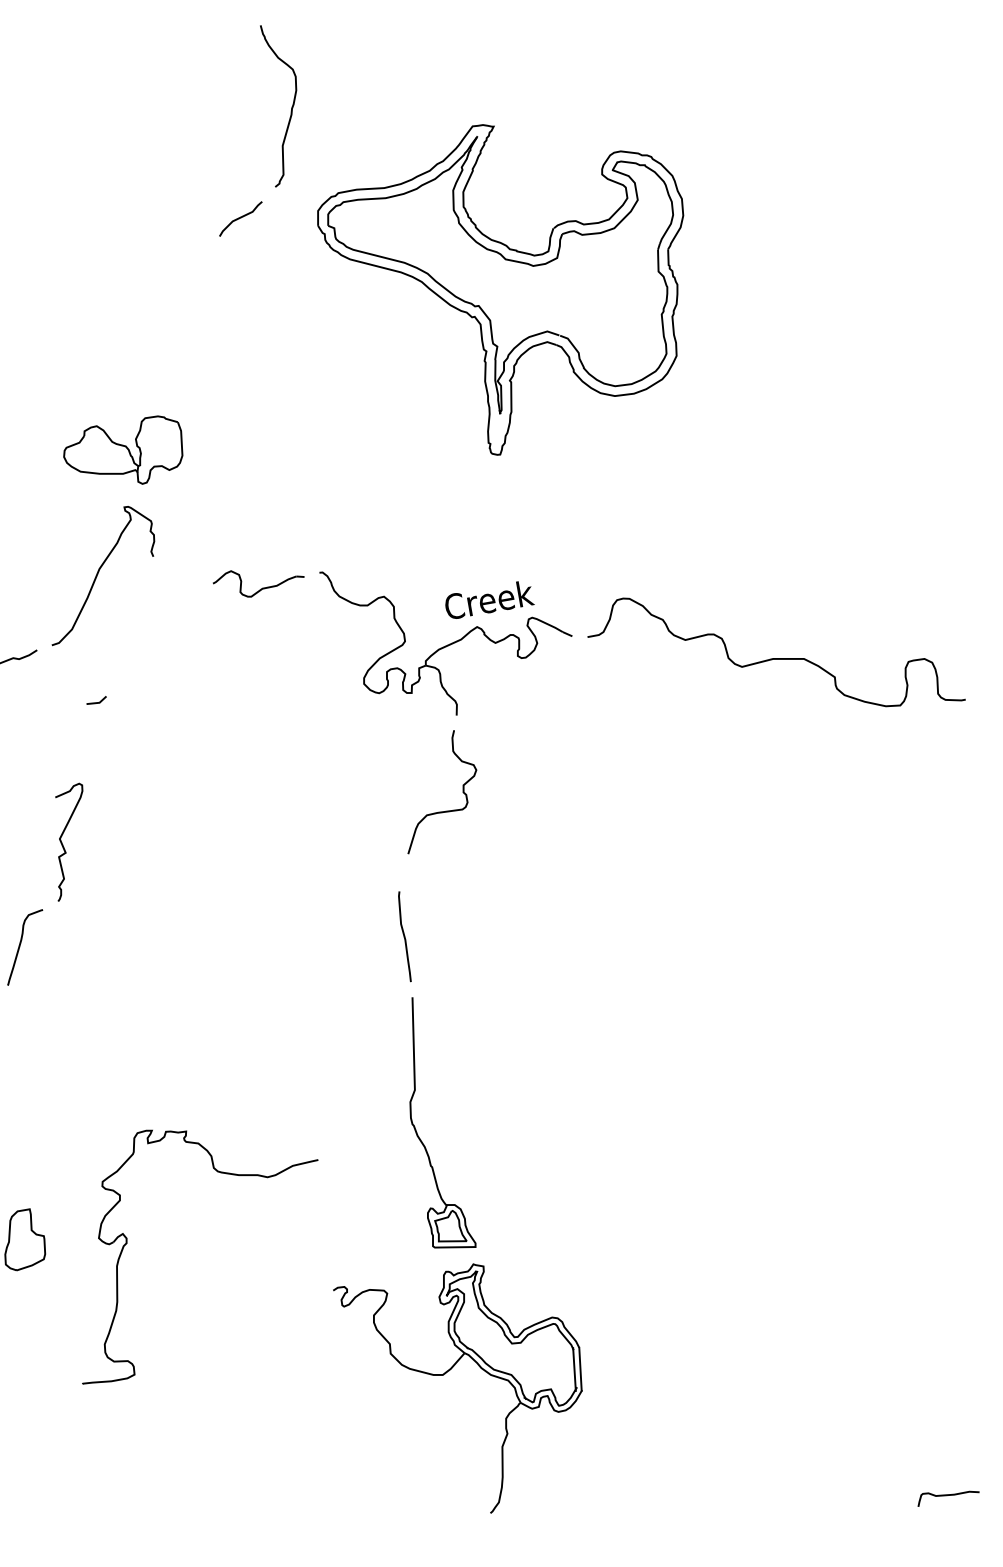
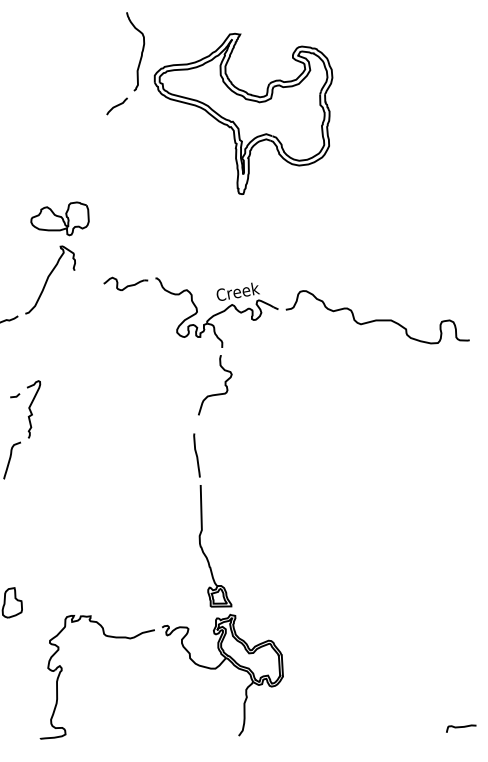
part: (500, 288) -> (243, 113), moved
line: (99, 700) -> (16, 395), moved
part: (128, 1245) -> (62, 671), moved

